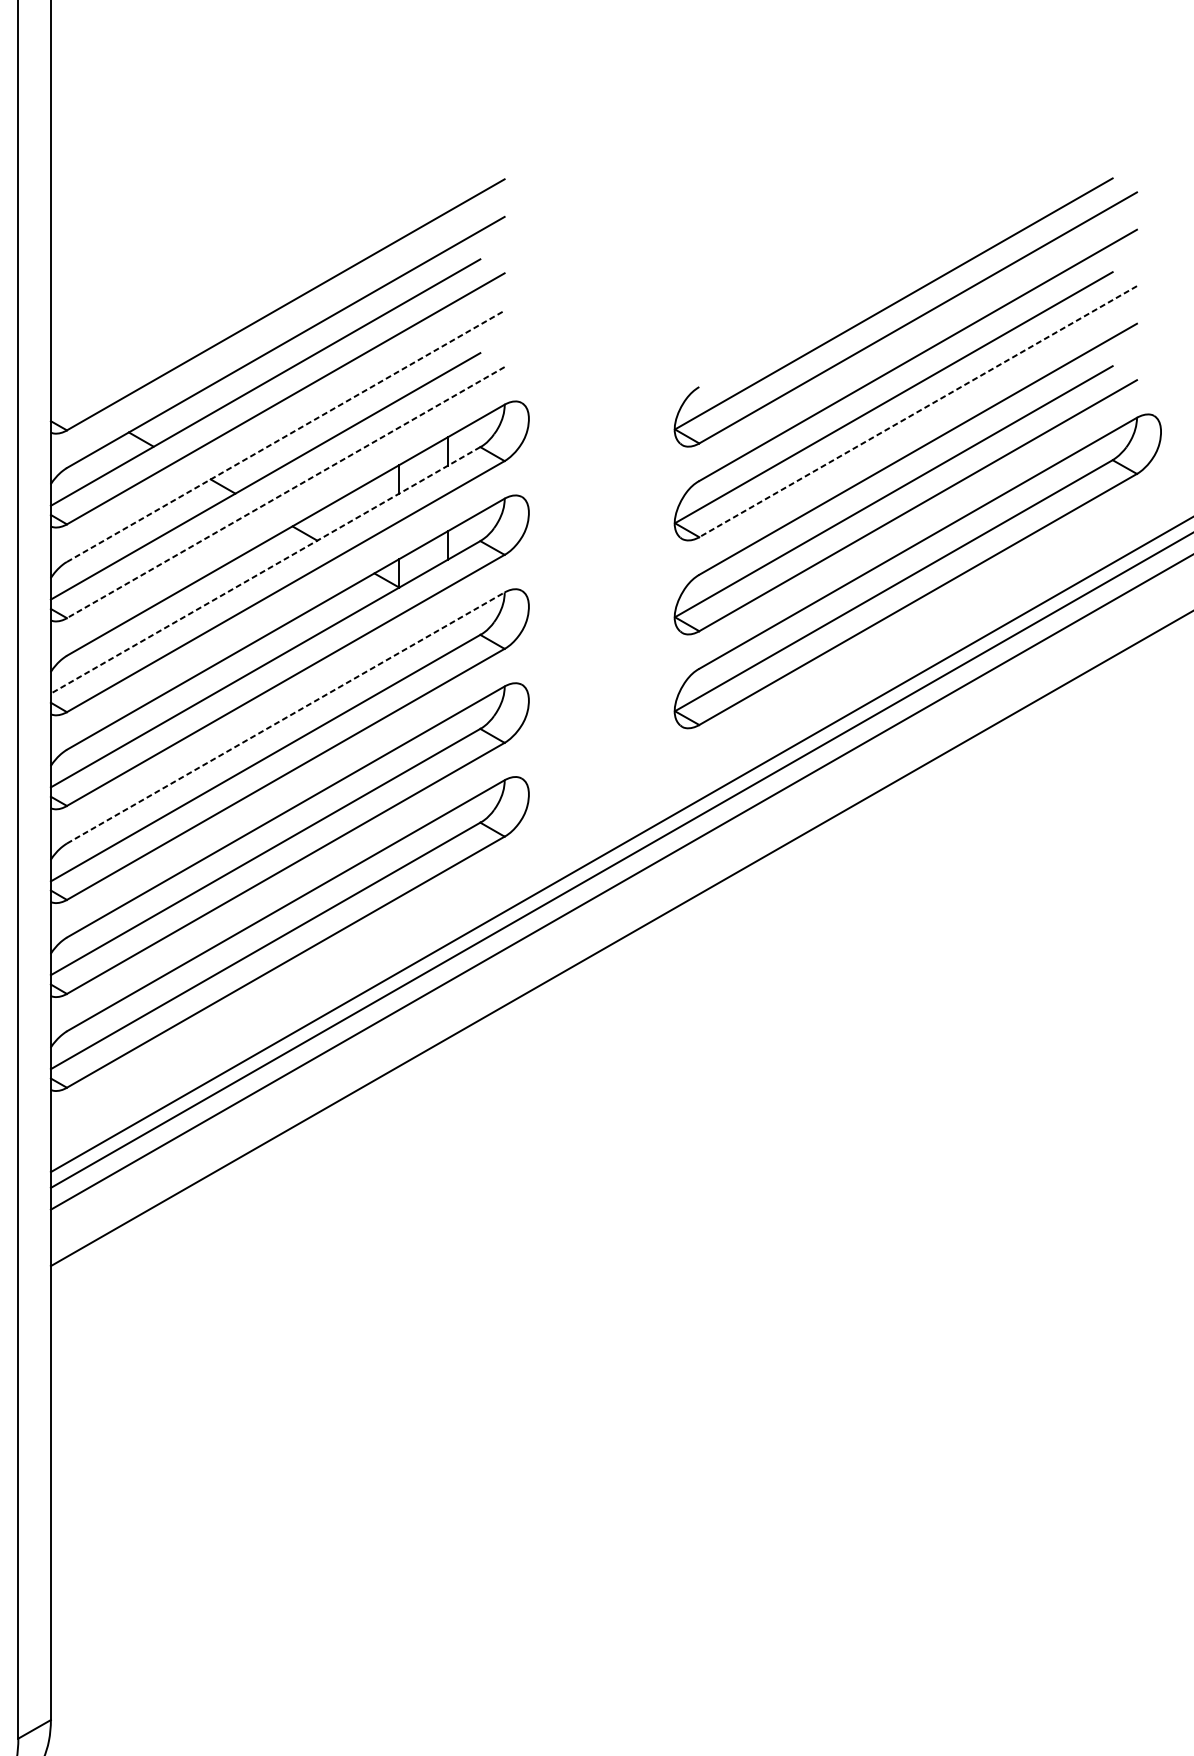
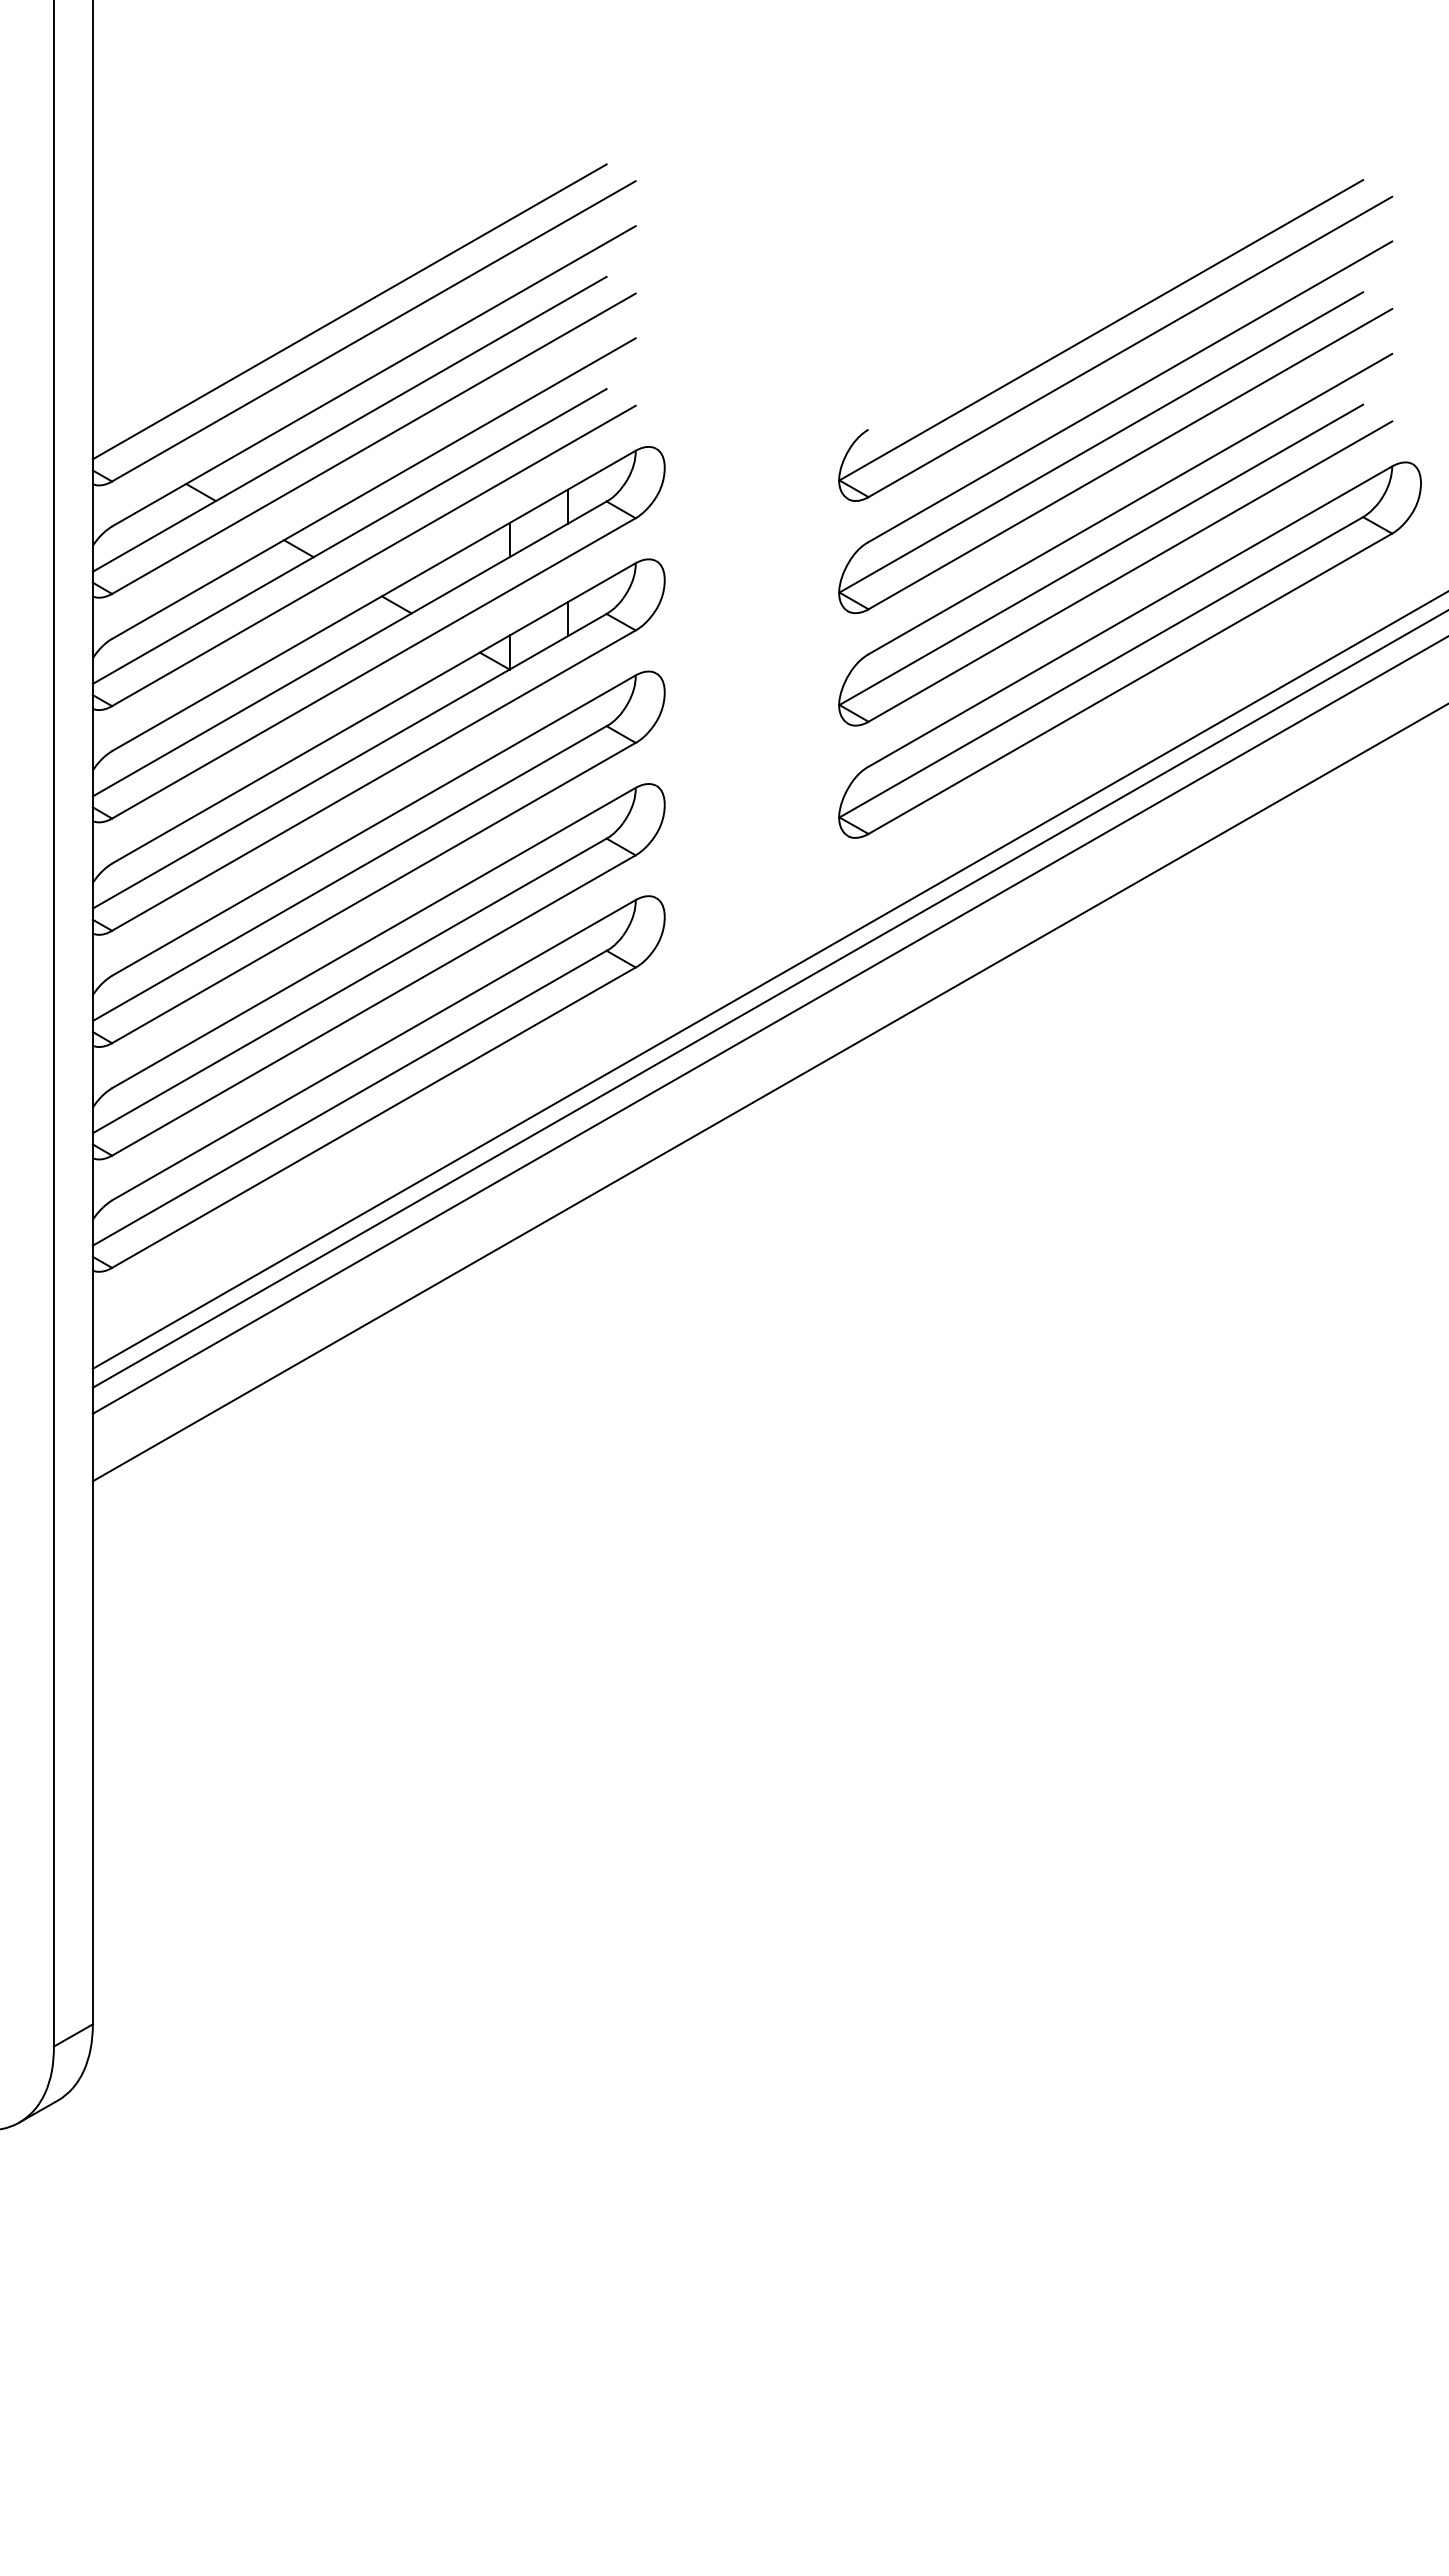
line: (265, 288) -> (349, 311), added
line: (918, 411) -> (1130, 459), dashed -> solid
line: (285, 436) -> (373, 488), dashed -> solid
line: (285, 492) -> (373, 555), dashed -> solid
line: (265, 570) -> (349, 649), dashed -> solid
line: (285, 717) -> (373, 825), dashed -> solid

